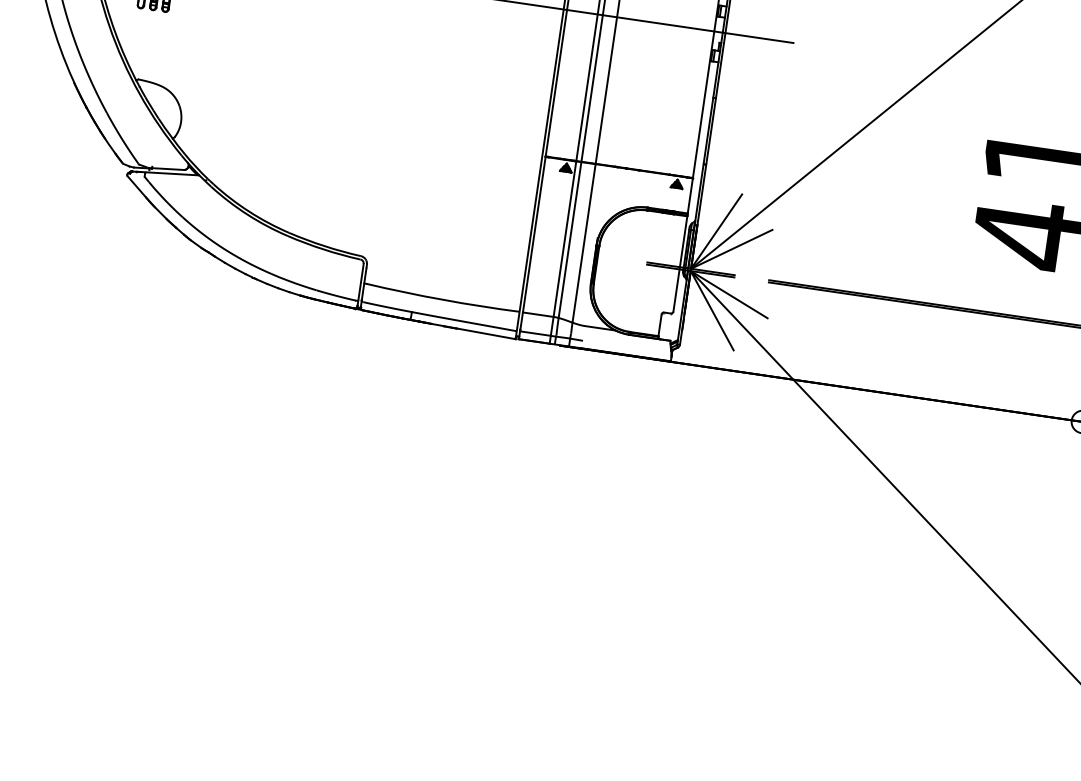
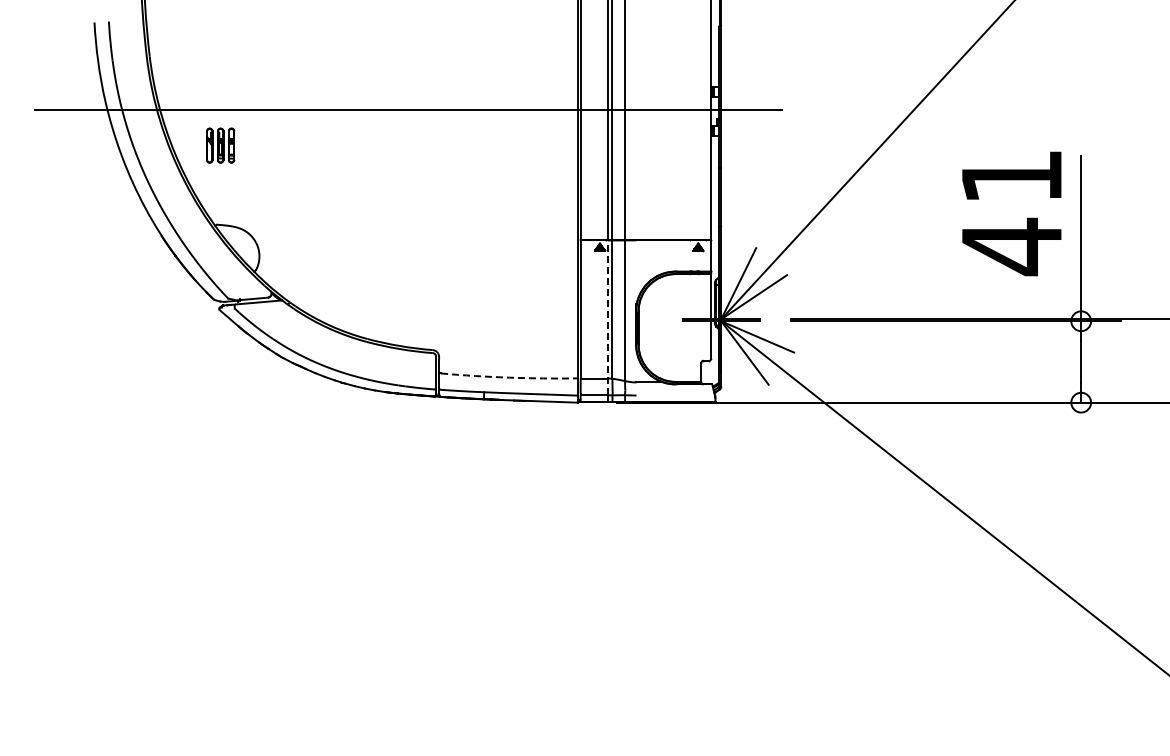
line: (563, 248) -> (607, 317), solid -> dashed
arc: (442, 299) -> (509, 377), solid -> dashed

